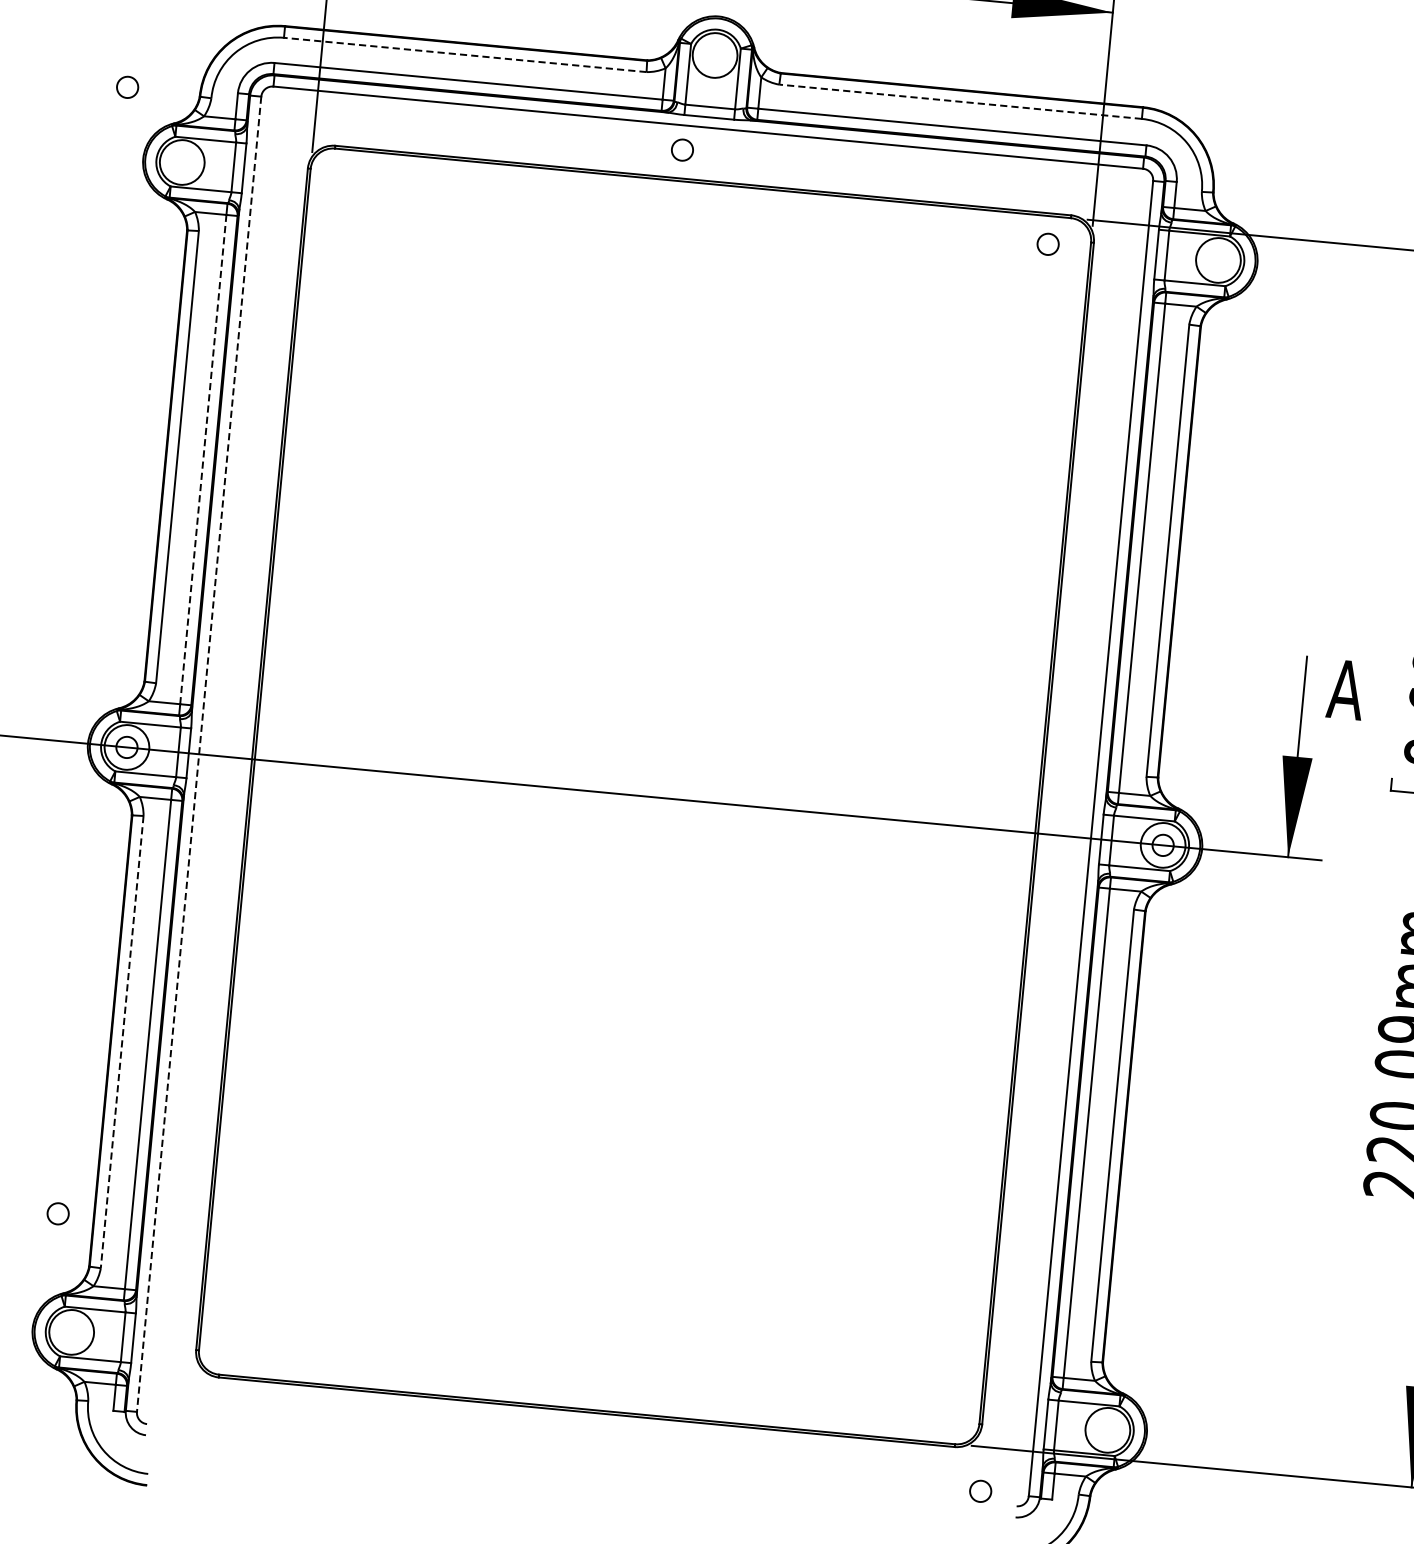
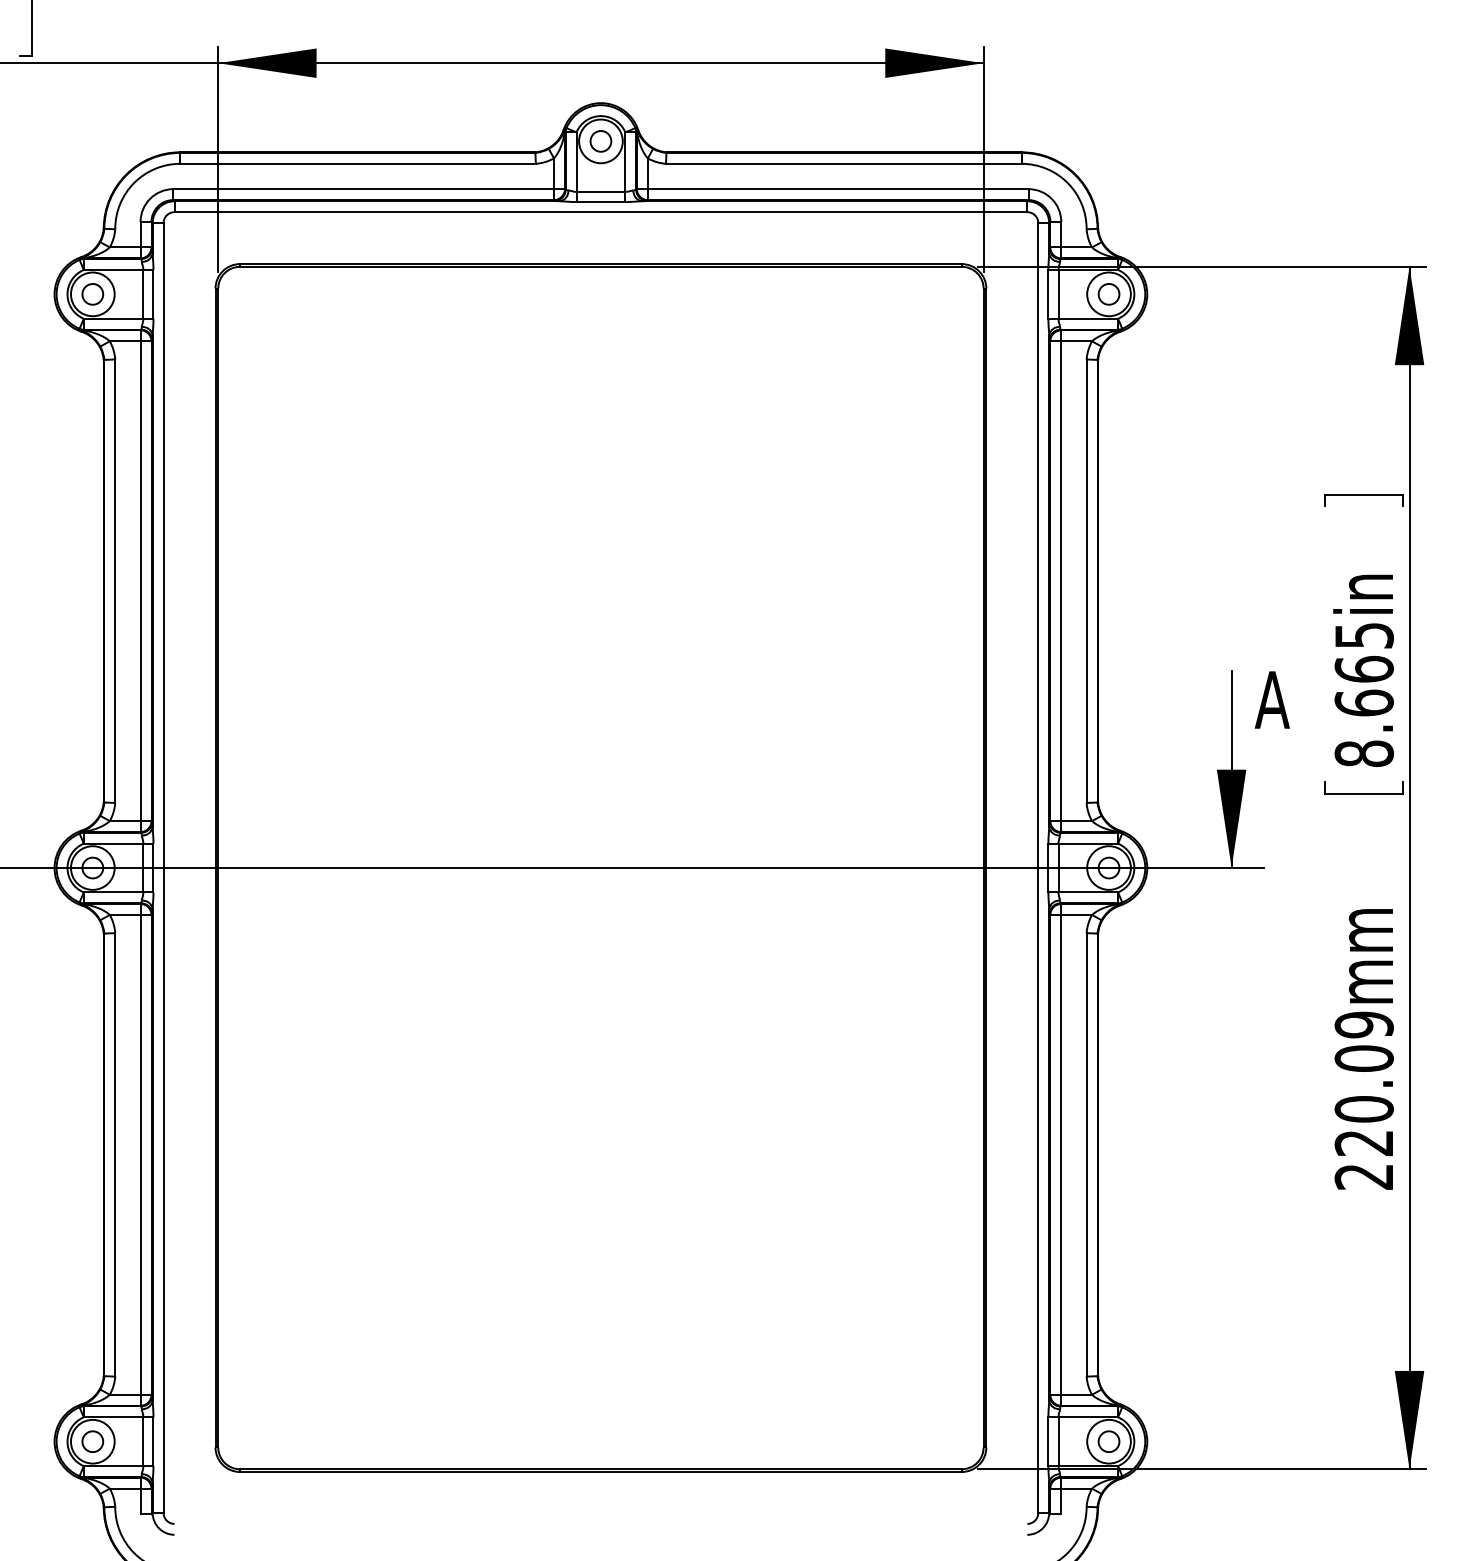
line: (465, 54) -> (358, 163), dashed -> solid
circle: (127, 87) -> (92, 294), moved
line: (960, 101) -> (843, 163), dashed -> solid
circle: (682, 150) -> (600, 141), moved
circle: (1047, 244) -> (1108, 294), moved
line: (203, 459) -> (140, 581), dashed -> solid
line: (198, 754) -> (163, 868), dashed -> solid
line: (122, 1041) -> (115, 1154), dashed -> solid
circle: (57, 1213) -> (92, 1441), moved
circle: (980, 1491) -> (1108, 1441), moved

